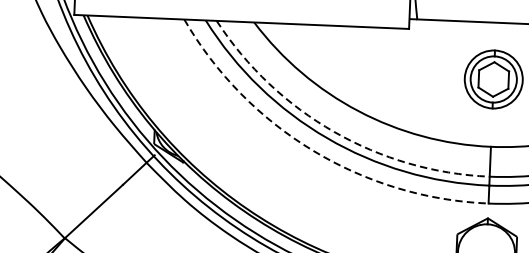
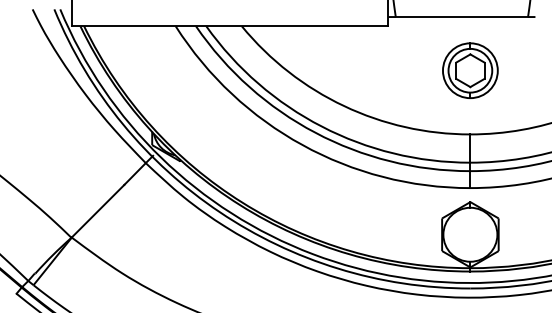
arc: (333, 131) -> (321, 126), dashed -> solid
arc: (313, 151) -> (302, 145), dashed -> solid

